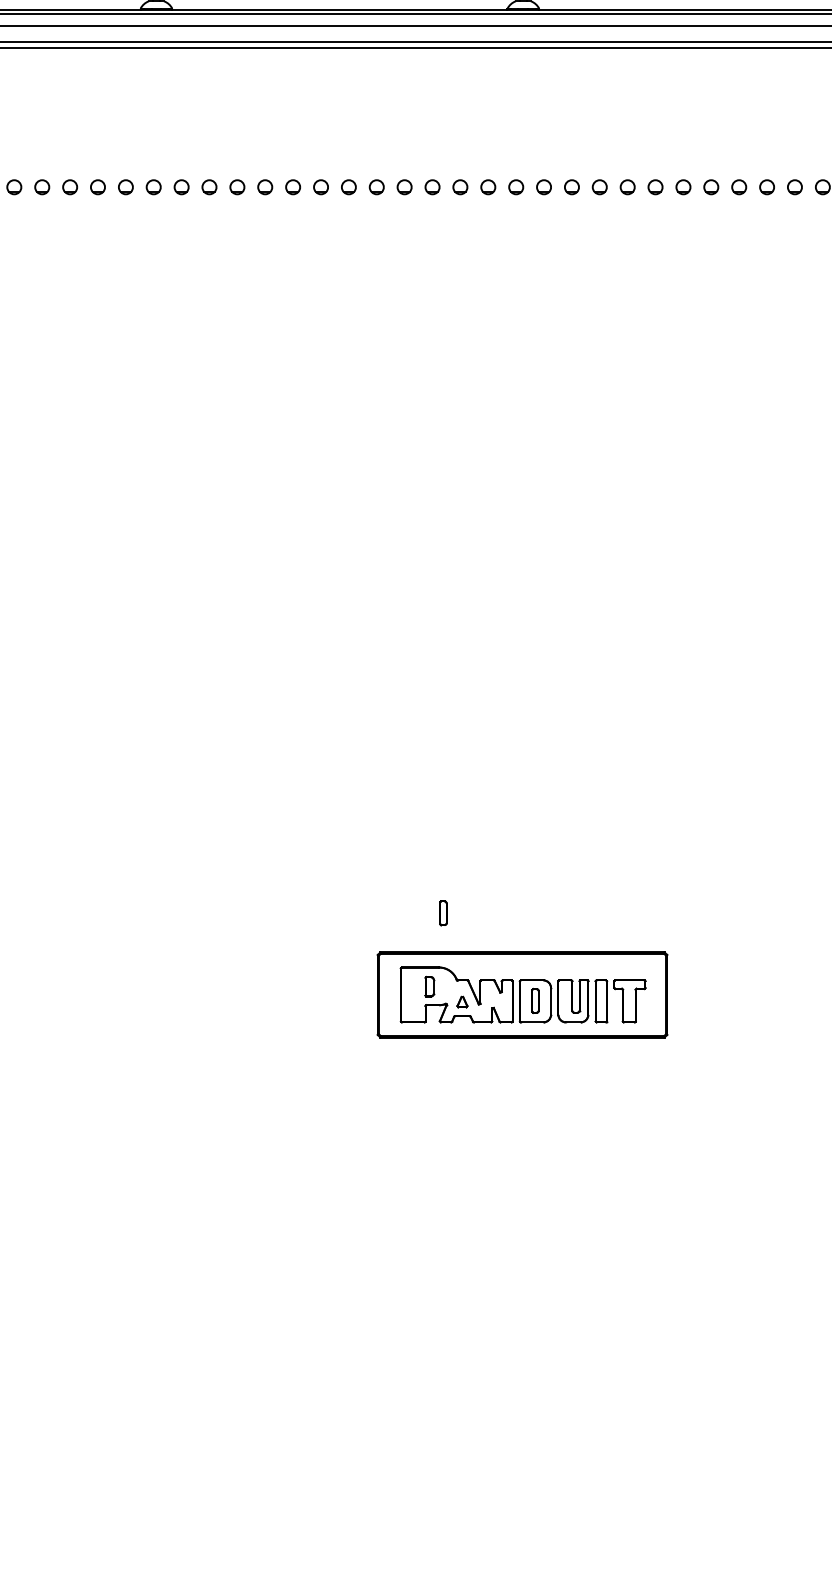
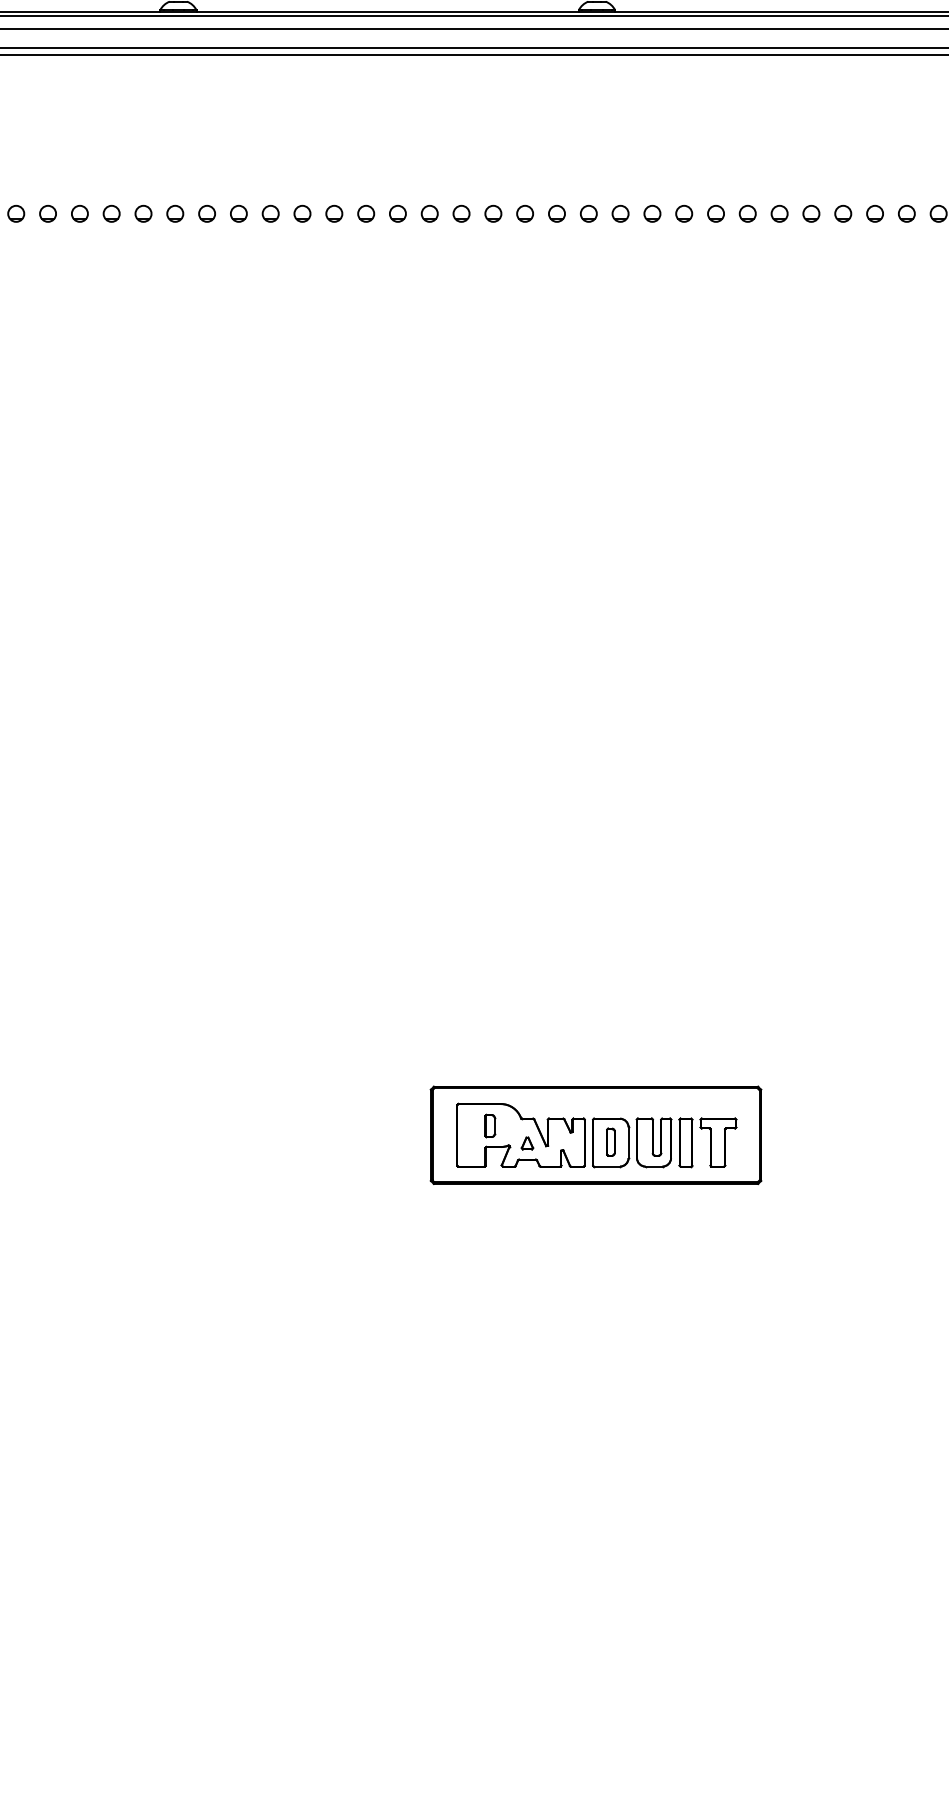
part: (443, 912) -> (505, 1041), removed

